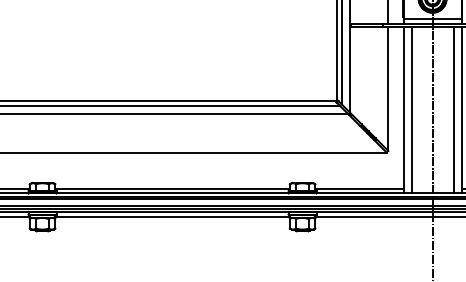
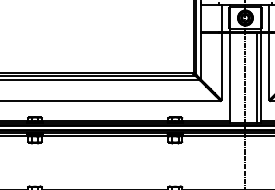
line: (412, 110) -> (234, 78), removed

